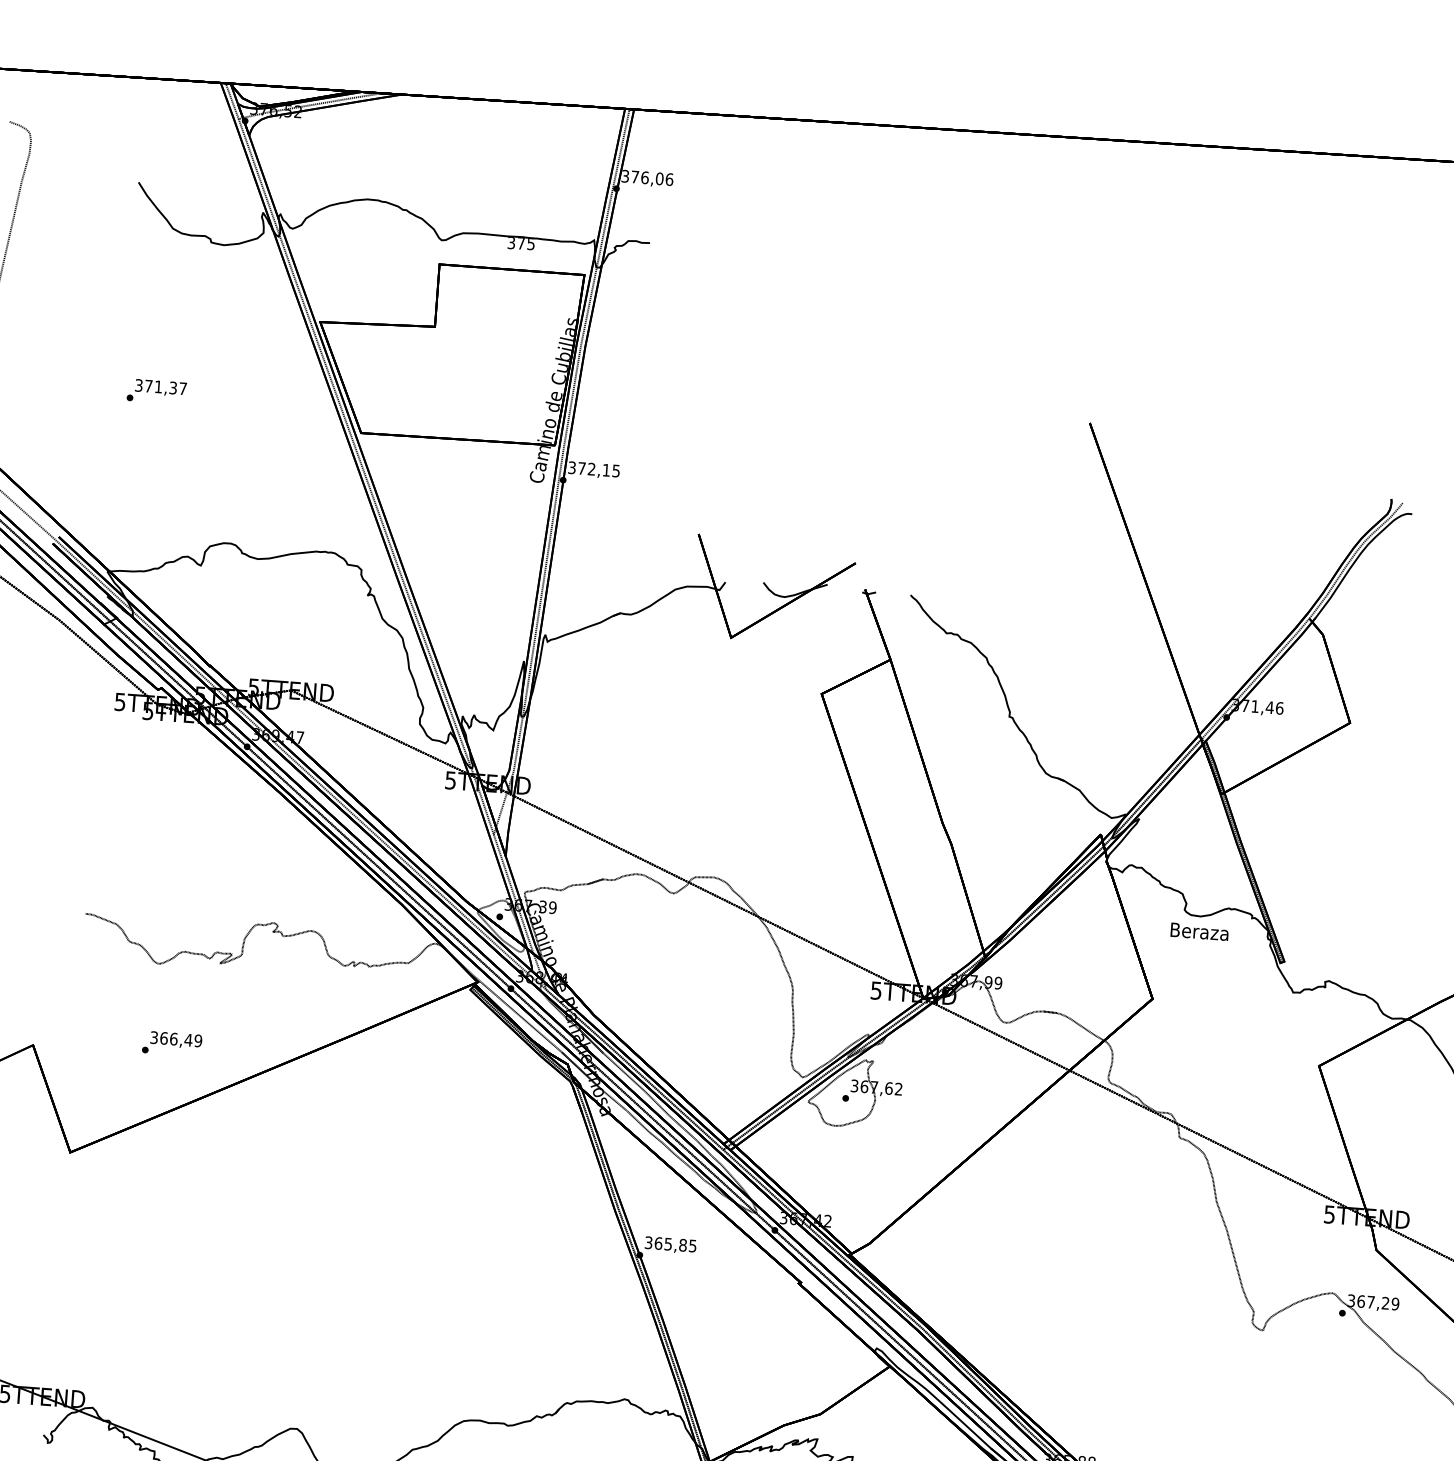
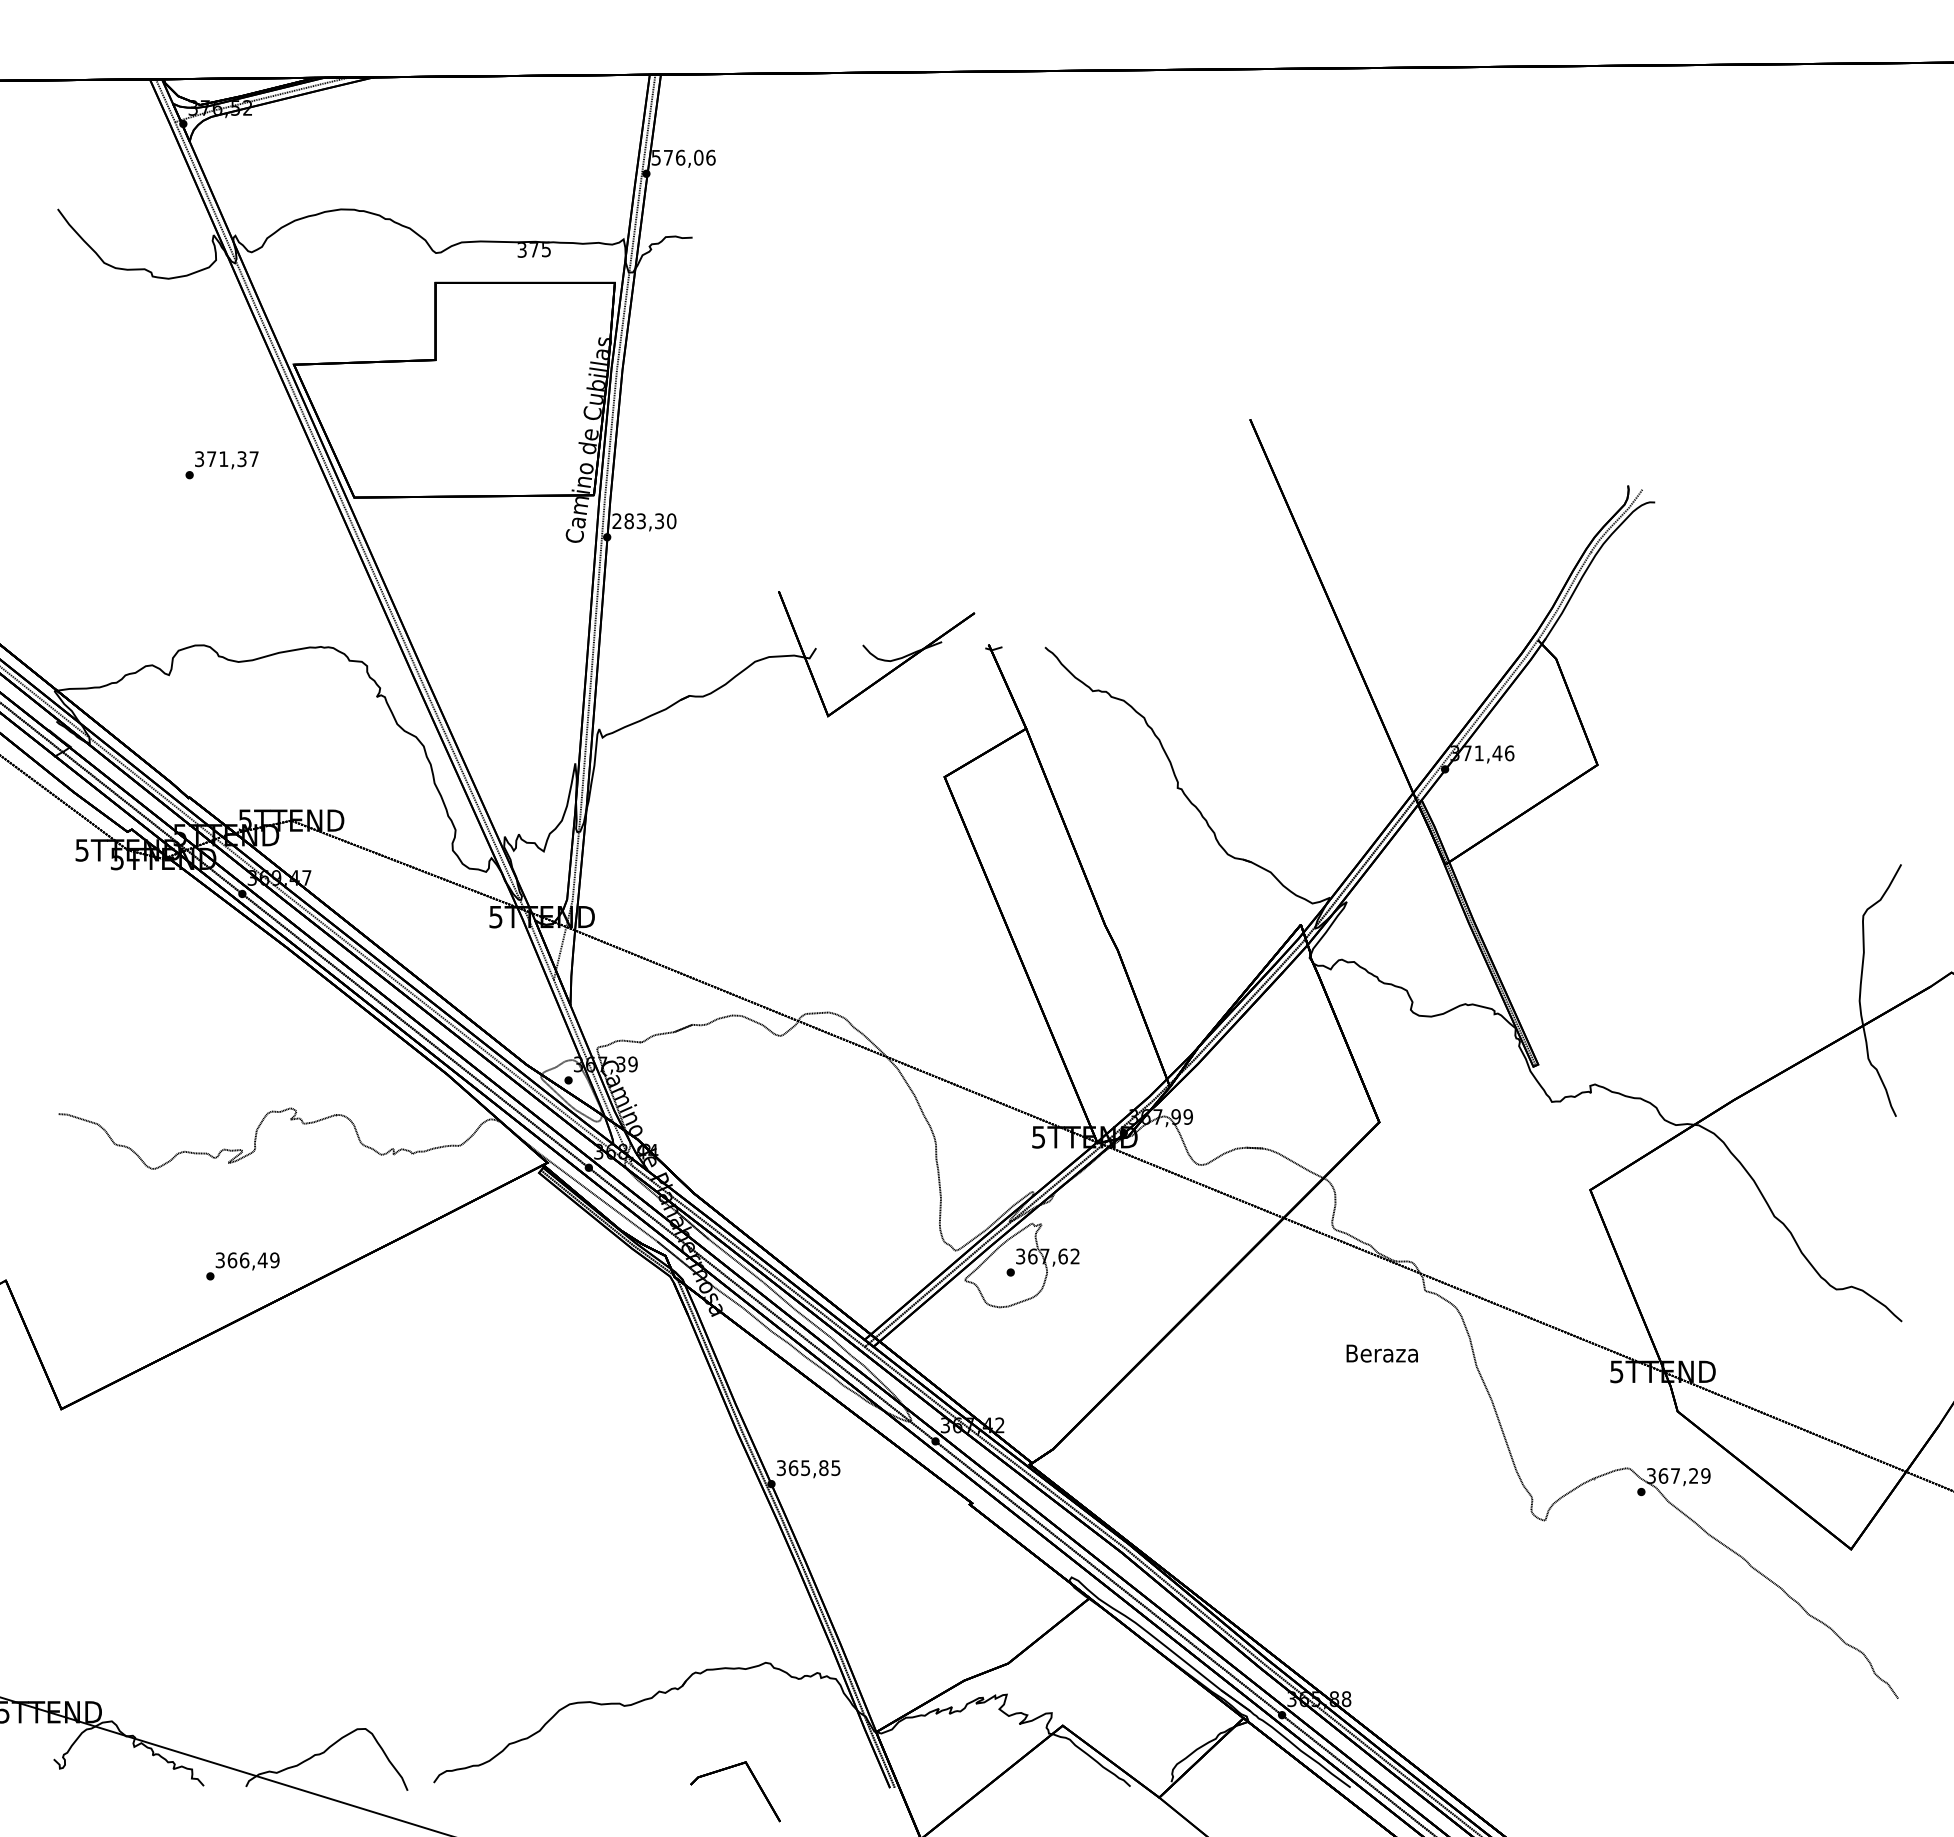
text: (625, 175) -> (656, 156), 376,06 -> 576,06
text: (156, 391) -> (221, 465), moved
text: (594, 469) -> (644, 521), 372,15 -> 283,30
text: (1199, 931) -> (1381, 1353), moved
text: (171, 1043) -> (242, 1266), moved

